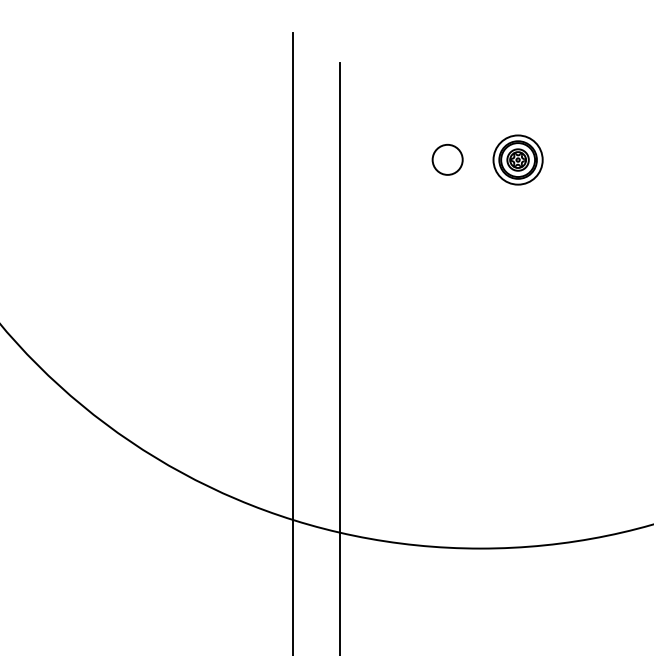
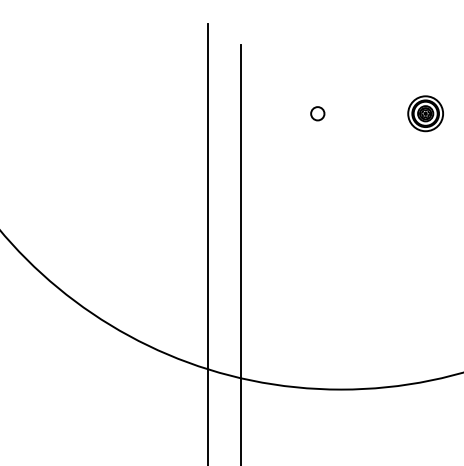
circle: (447, 159) -> (317, 113), size x0.62
part: (517, 159) -> (425, 113), moved

